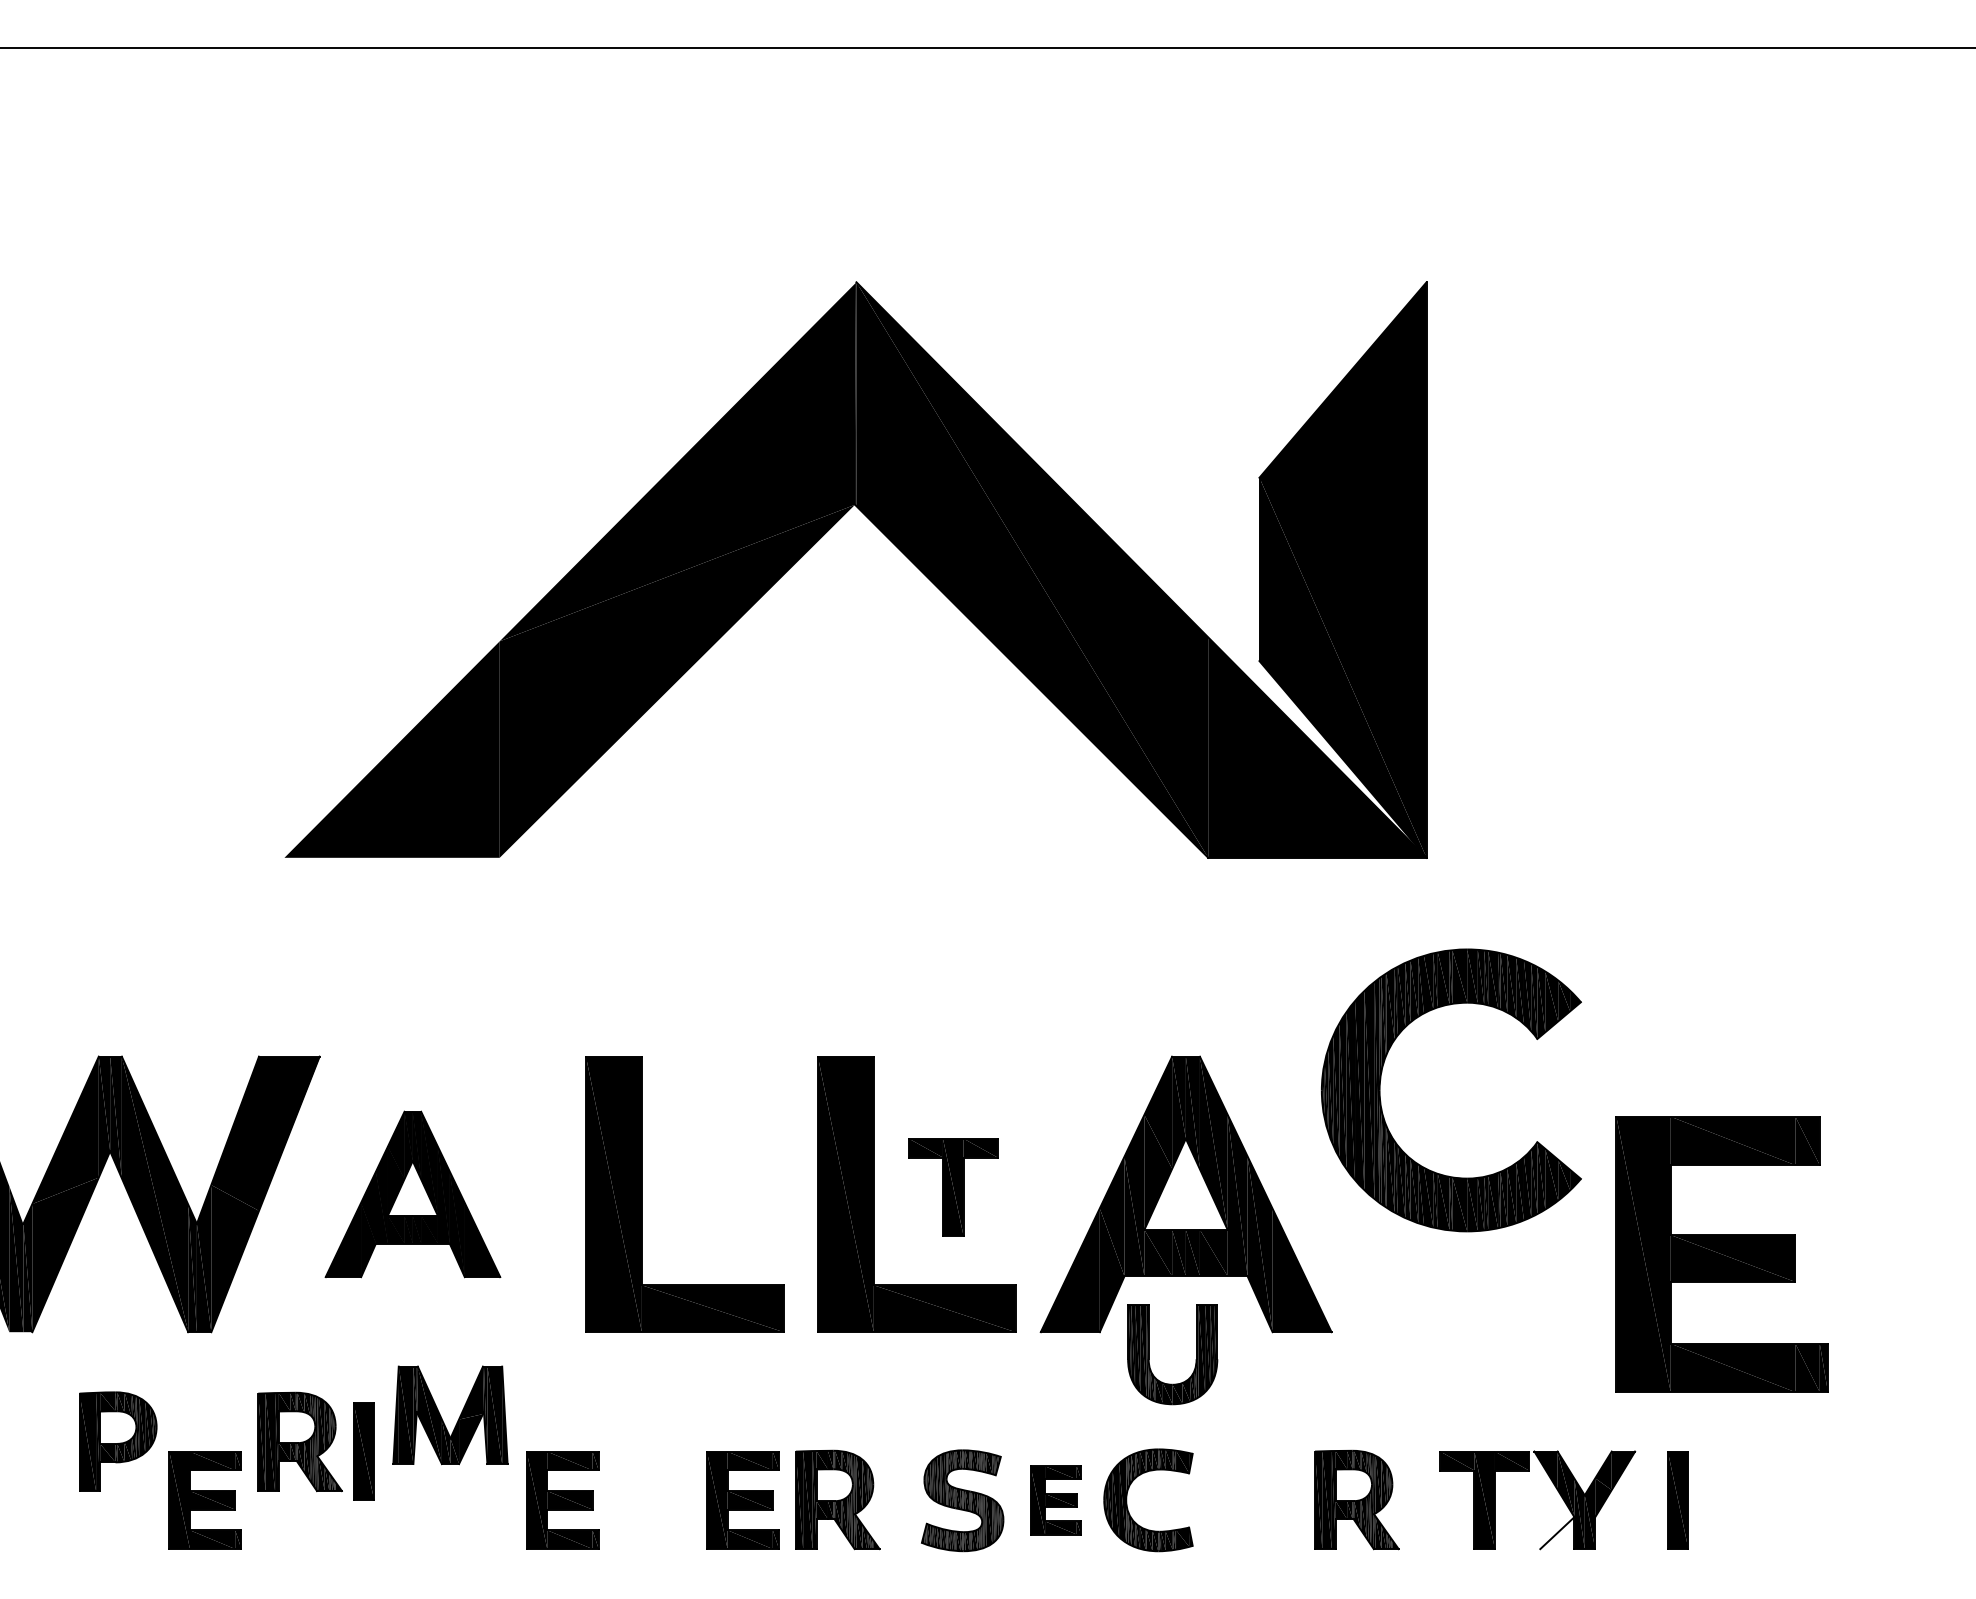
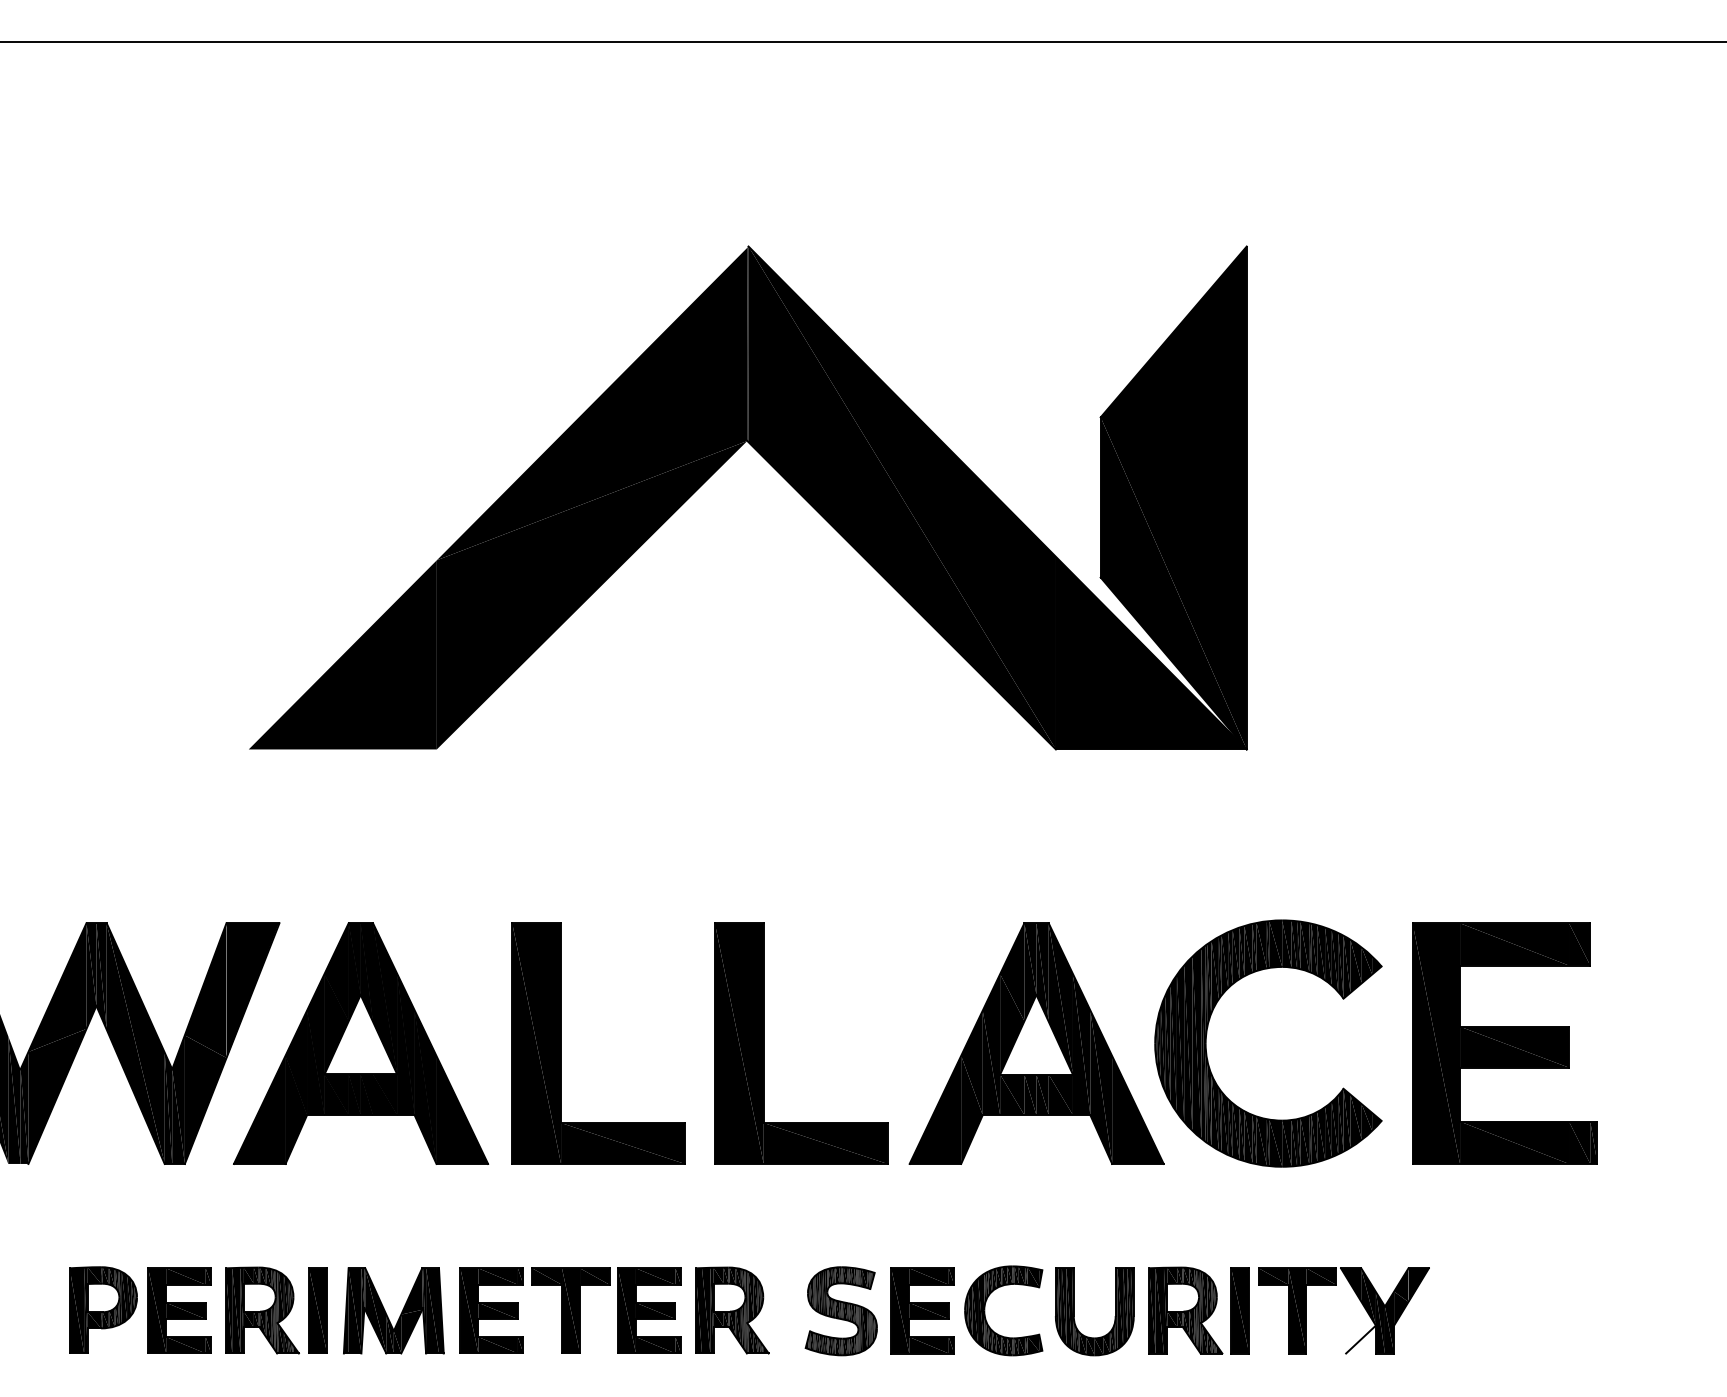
part: (1381, 1079) -> (1207, 1034), moved
part: (953, 1187) -> (571, 1311), moved
part: (412, 1194) -> (360, 1043), size x1.67
part: (1721, 1254) -> (1504, 1043), moved
part: (1149, 1354) -> (1074, 1311), moved
part: (442, 1418) -> (386, 1313), moved
part: (118, 1441) -> (103, 1310), moved
part: (299, 1441) -> (261, 1310), moved
part: (363, 1451) -> (317, 1311), moved
part: (1055, 1500) -> (922, 1311), size x1.43
part: (1677, 1500) -> (1239, 1311), moved

